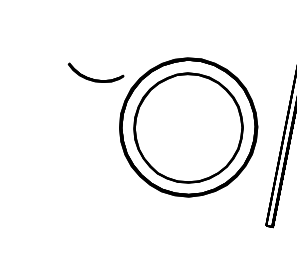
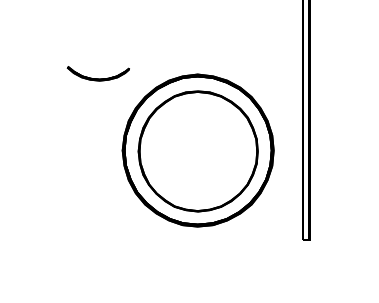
part: (94, 74) -> (97, 73), moved

